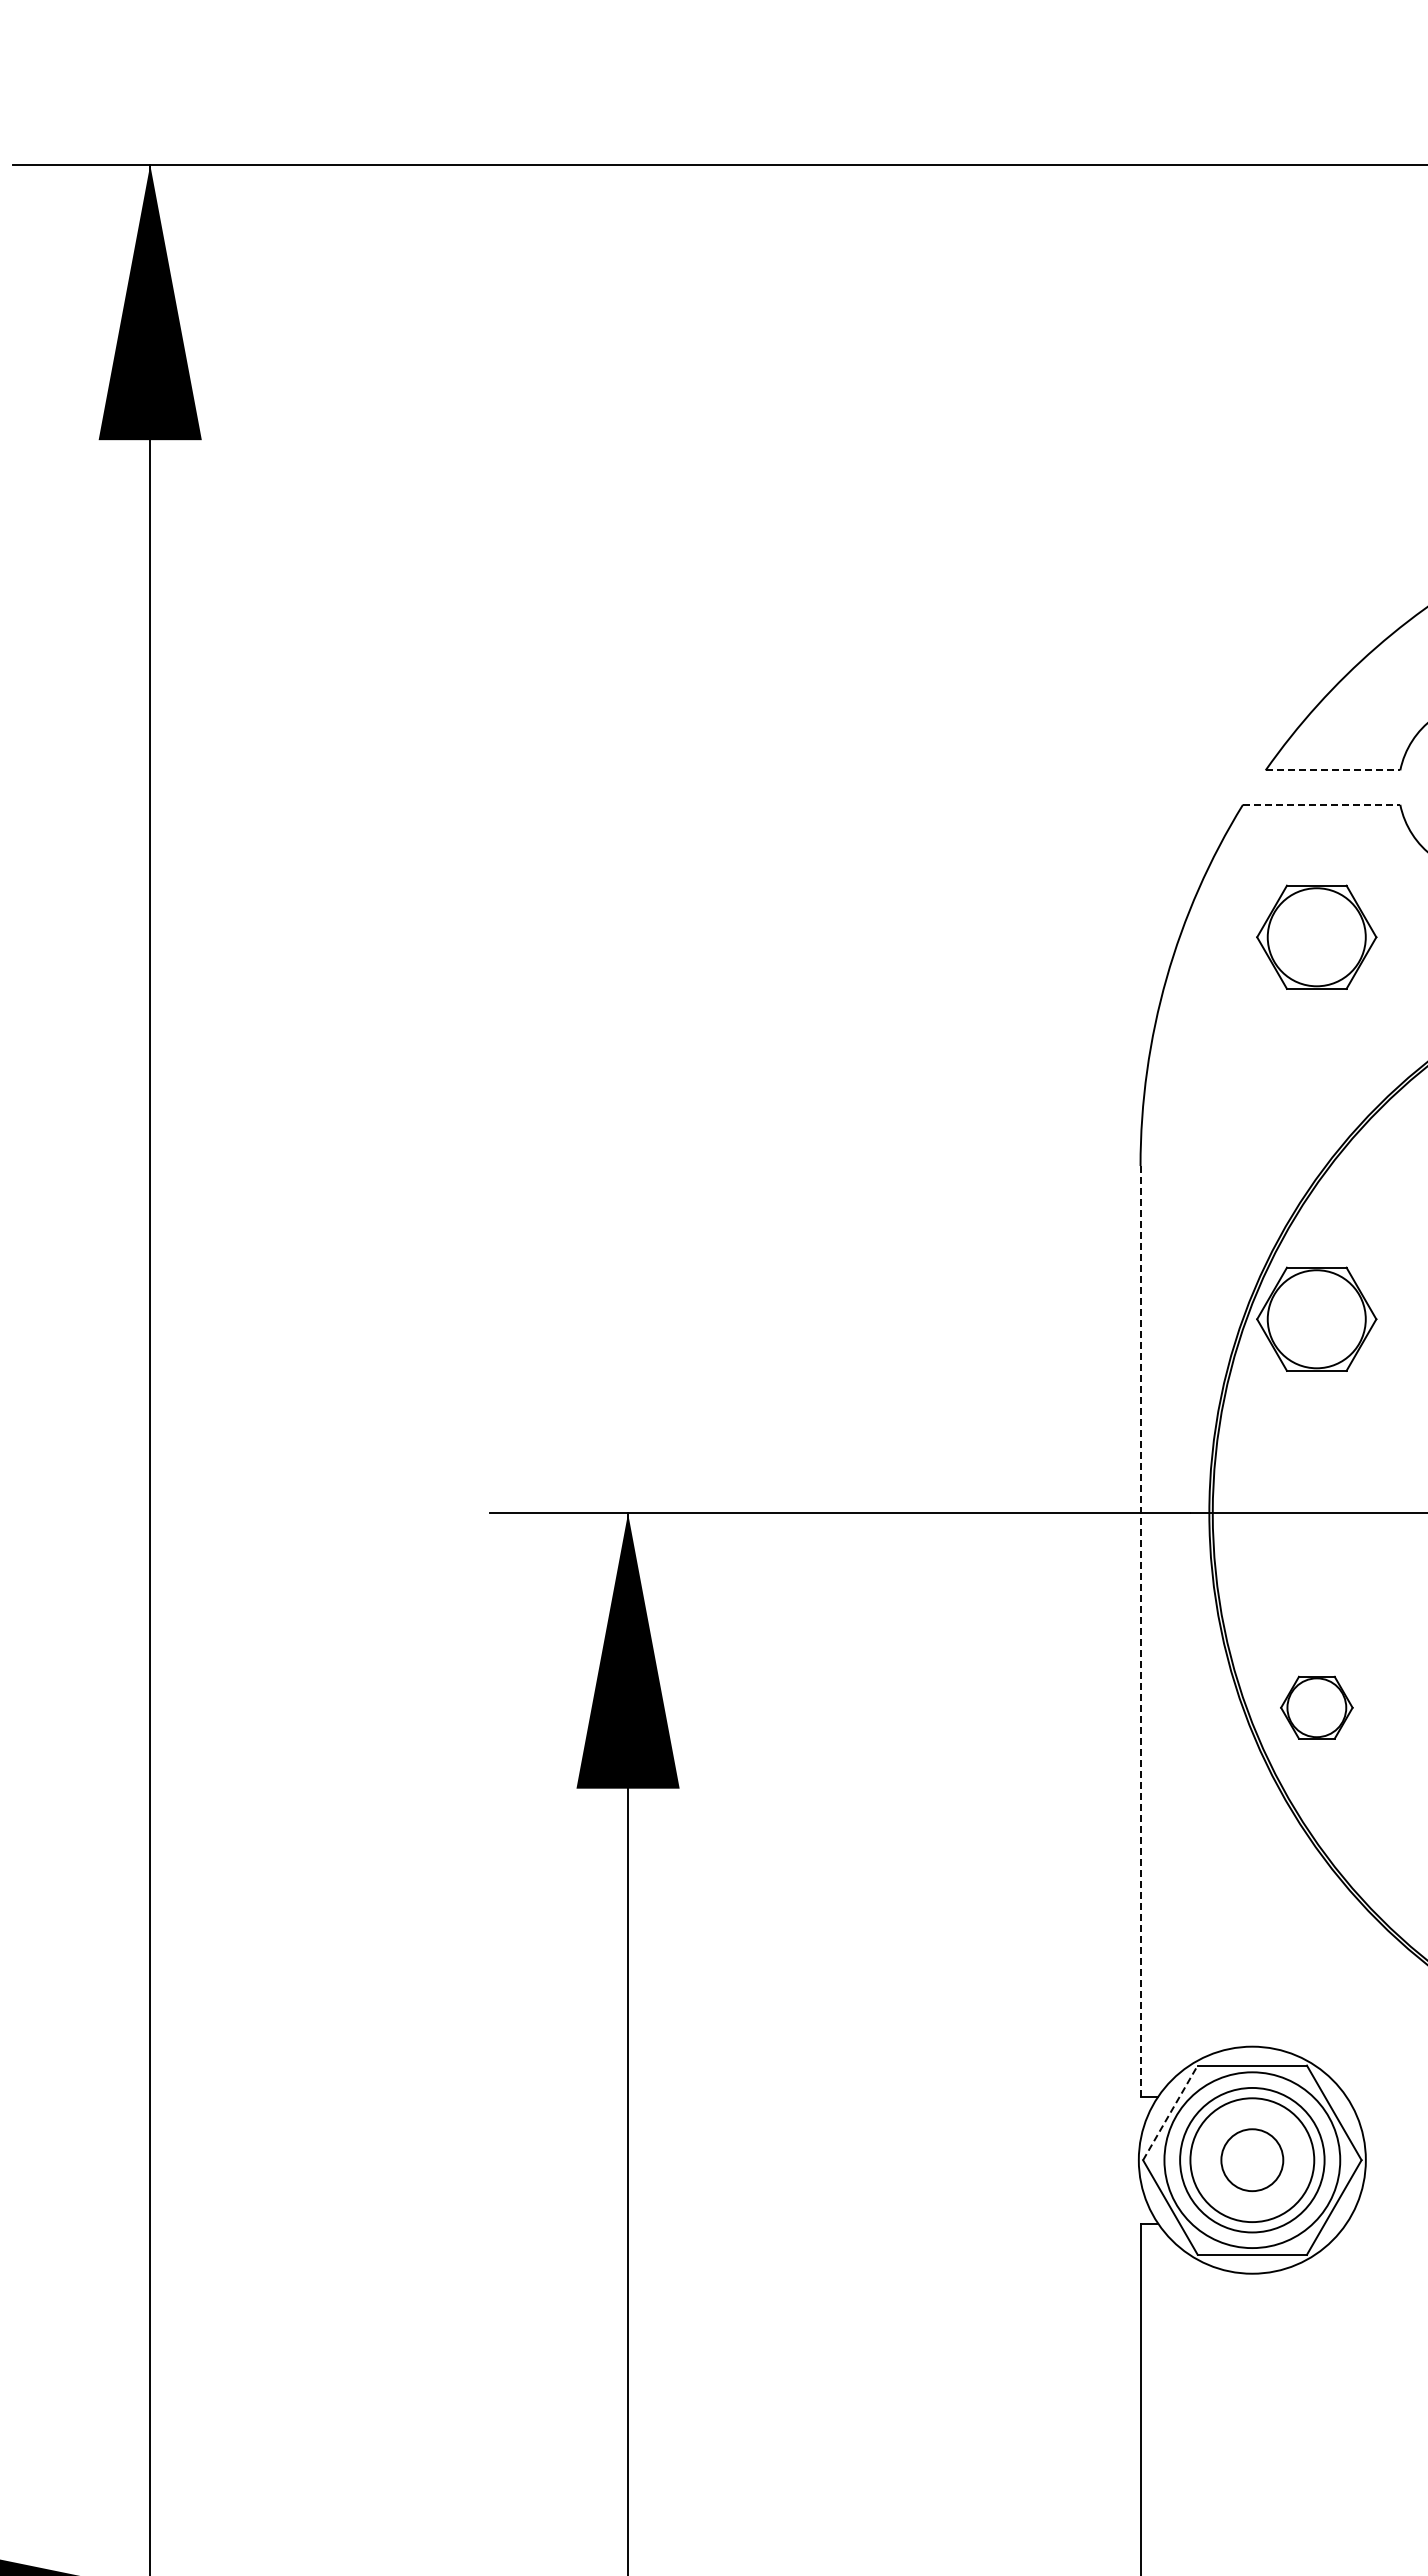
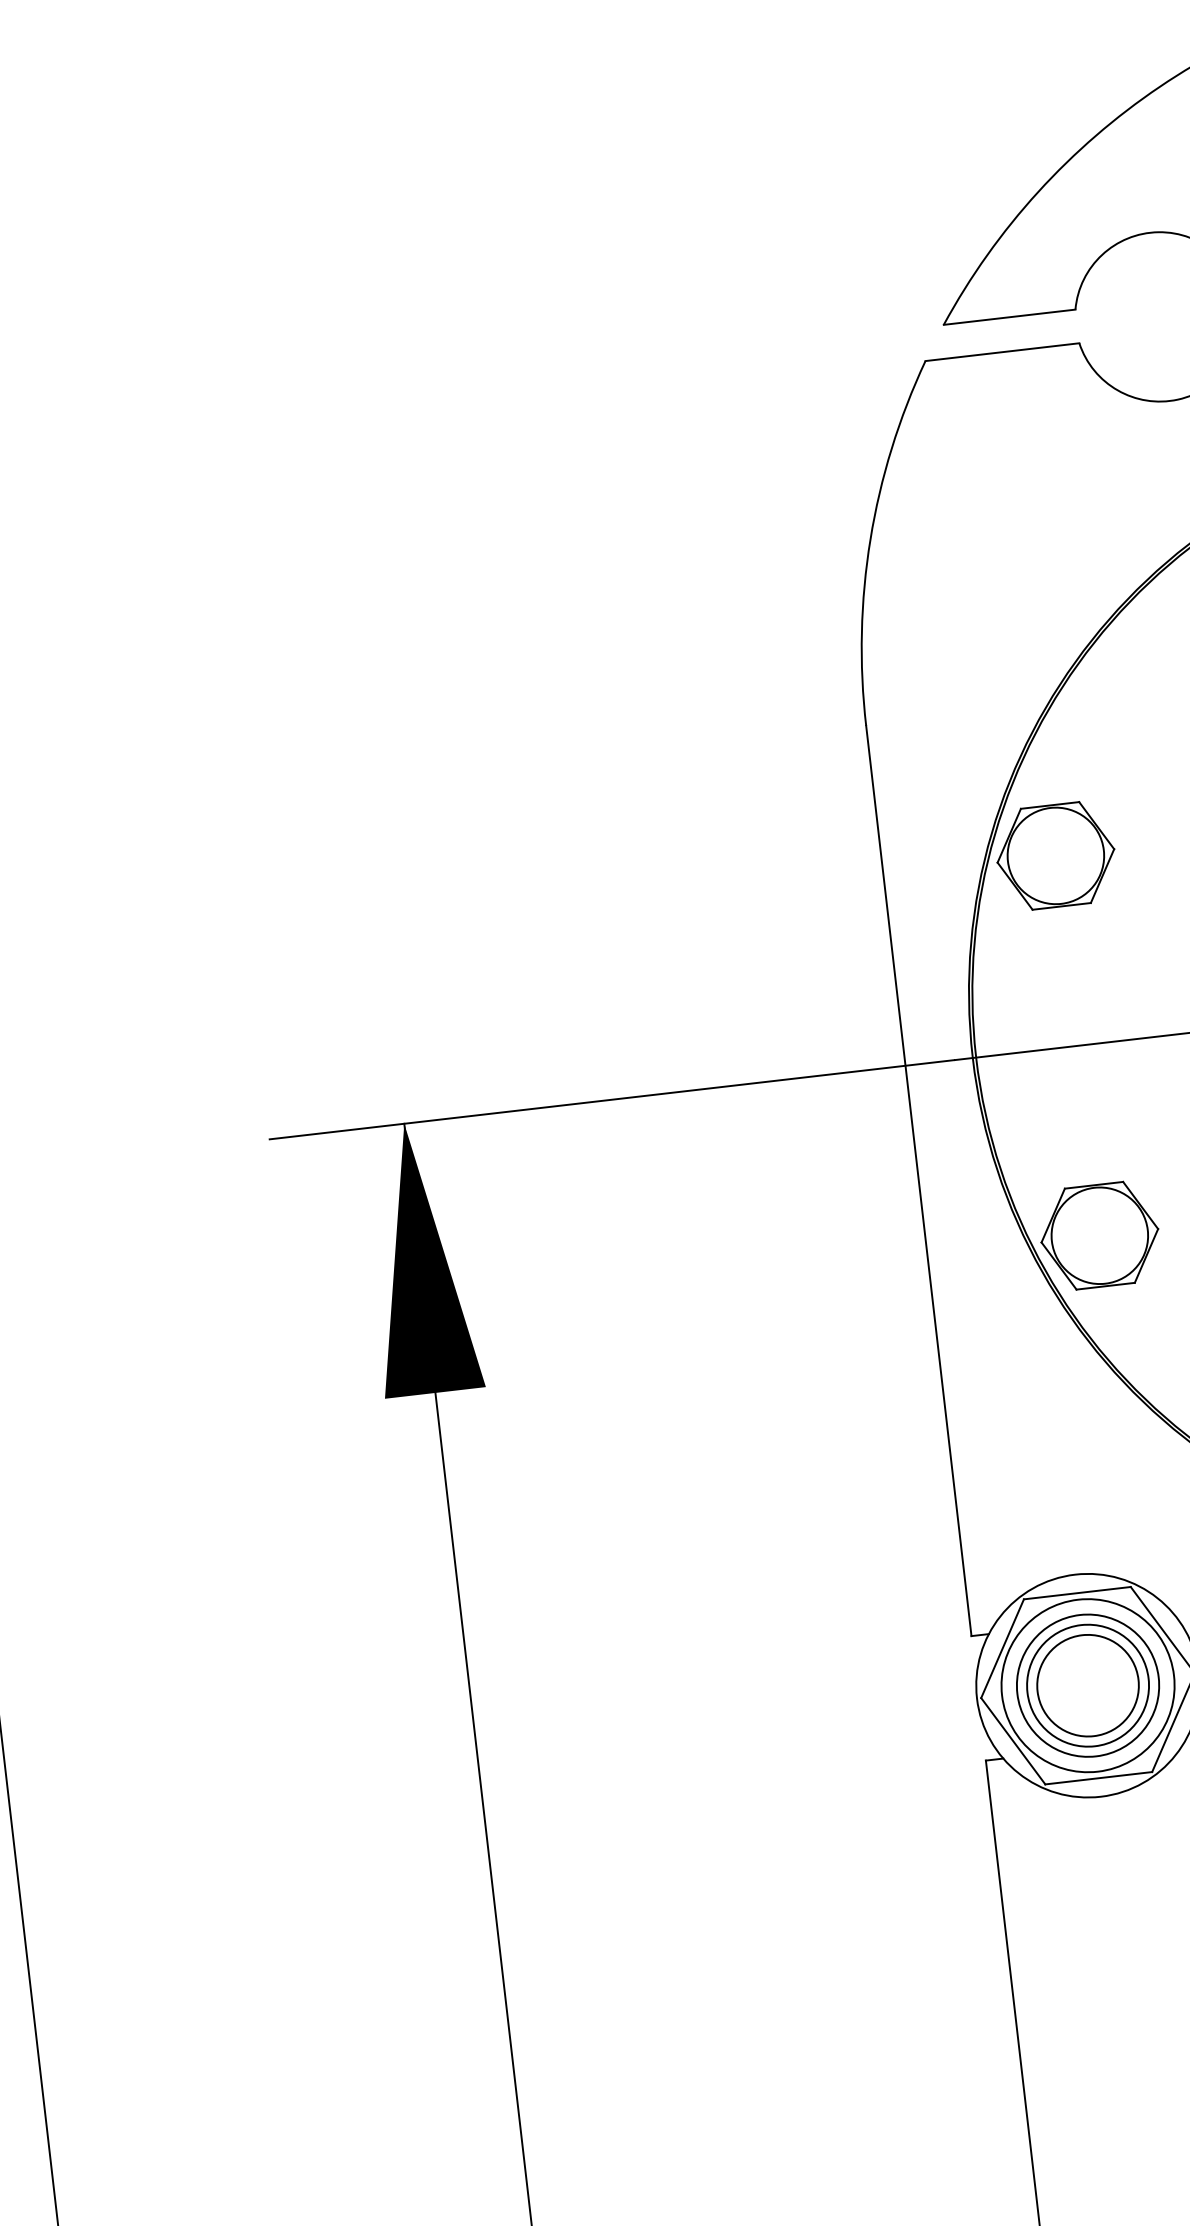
line: (1333, 770) -> (1010, 317), dashed -> solid
line: (1321, 804) -> (1002, 351), dashed -> solid
part: (1316, 936) -> (1012, 481), removed
line: (1140, 1631) -> (918, 1181), dashed -> solid
part: (1316, 1707) -> (1099, 1235), size x1.67
line: (1170, 2112) -> (1002, 1648), dashed -> solid
circle: (1251, 2159) -> (1087, 1685), size x1.67

